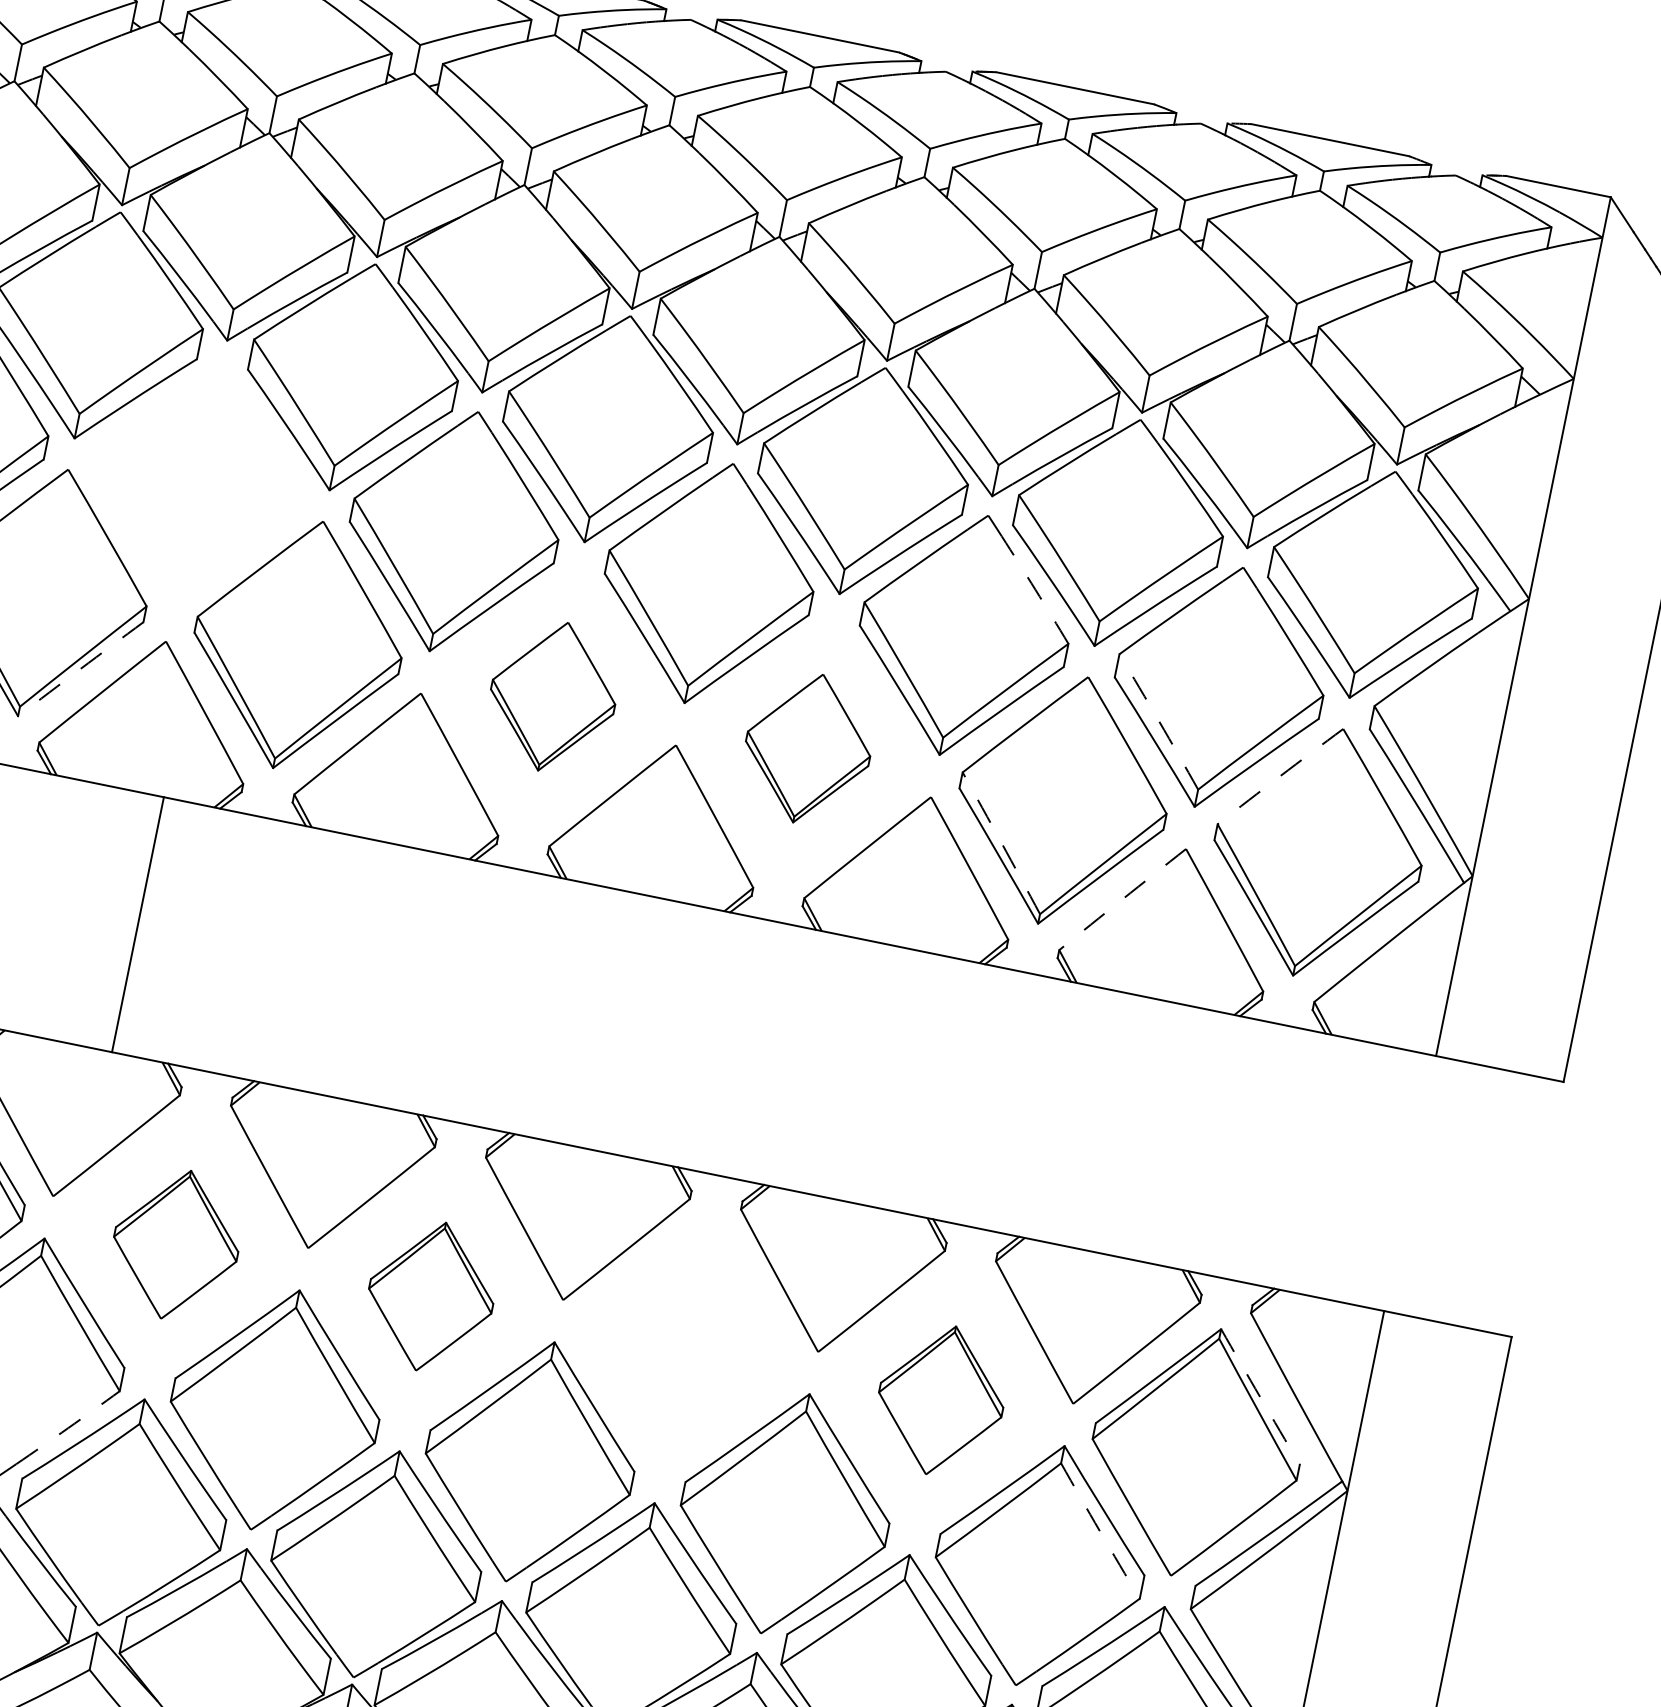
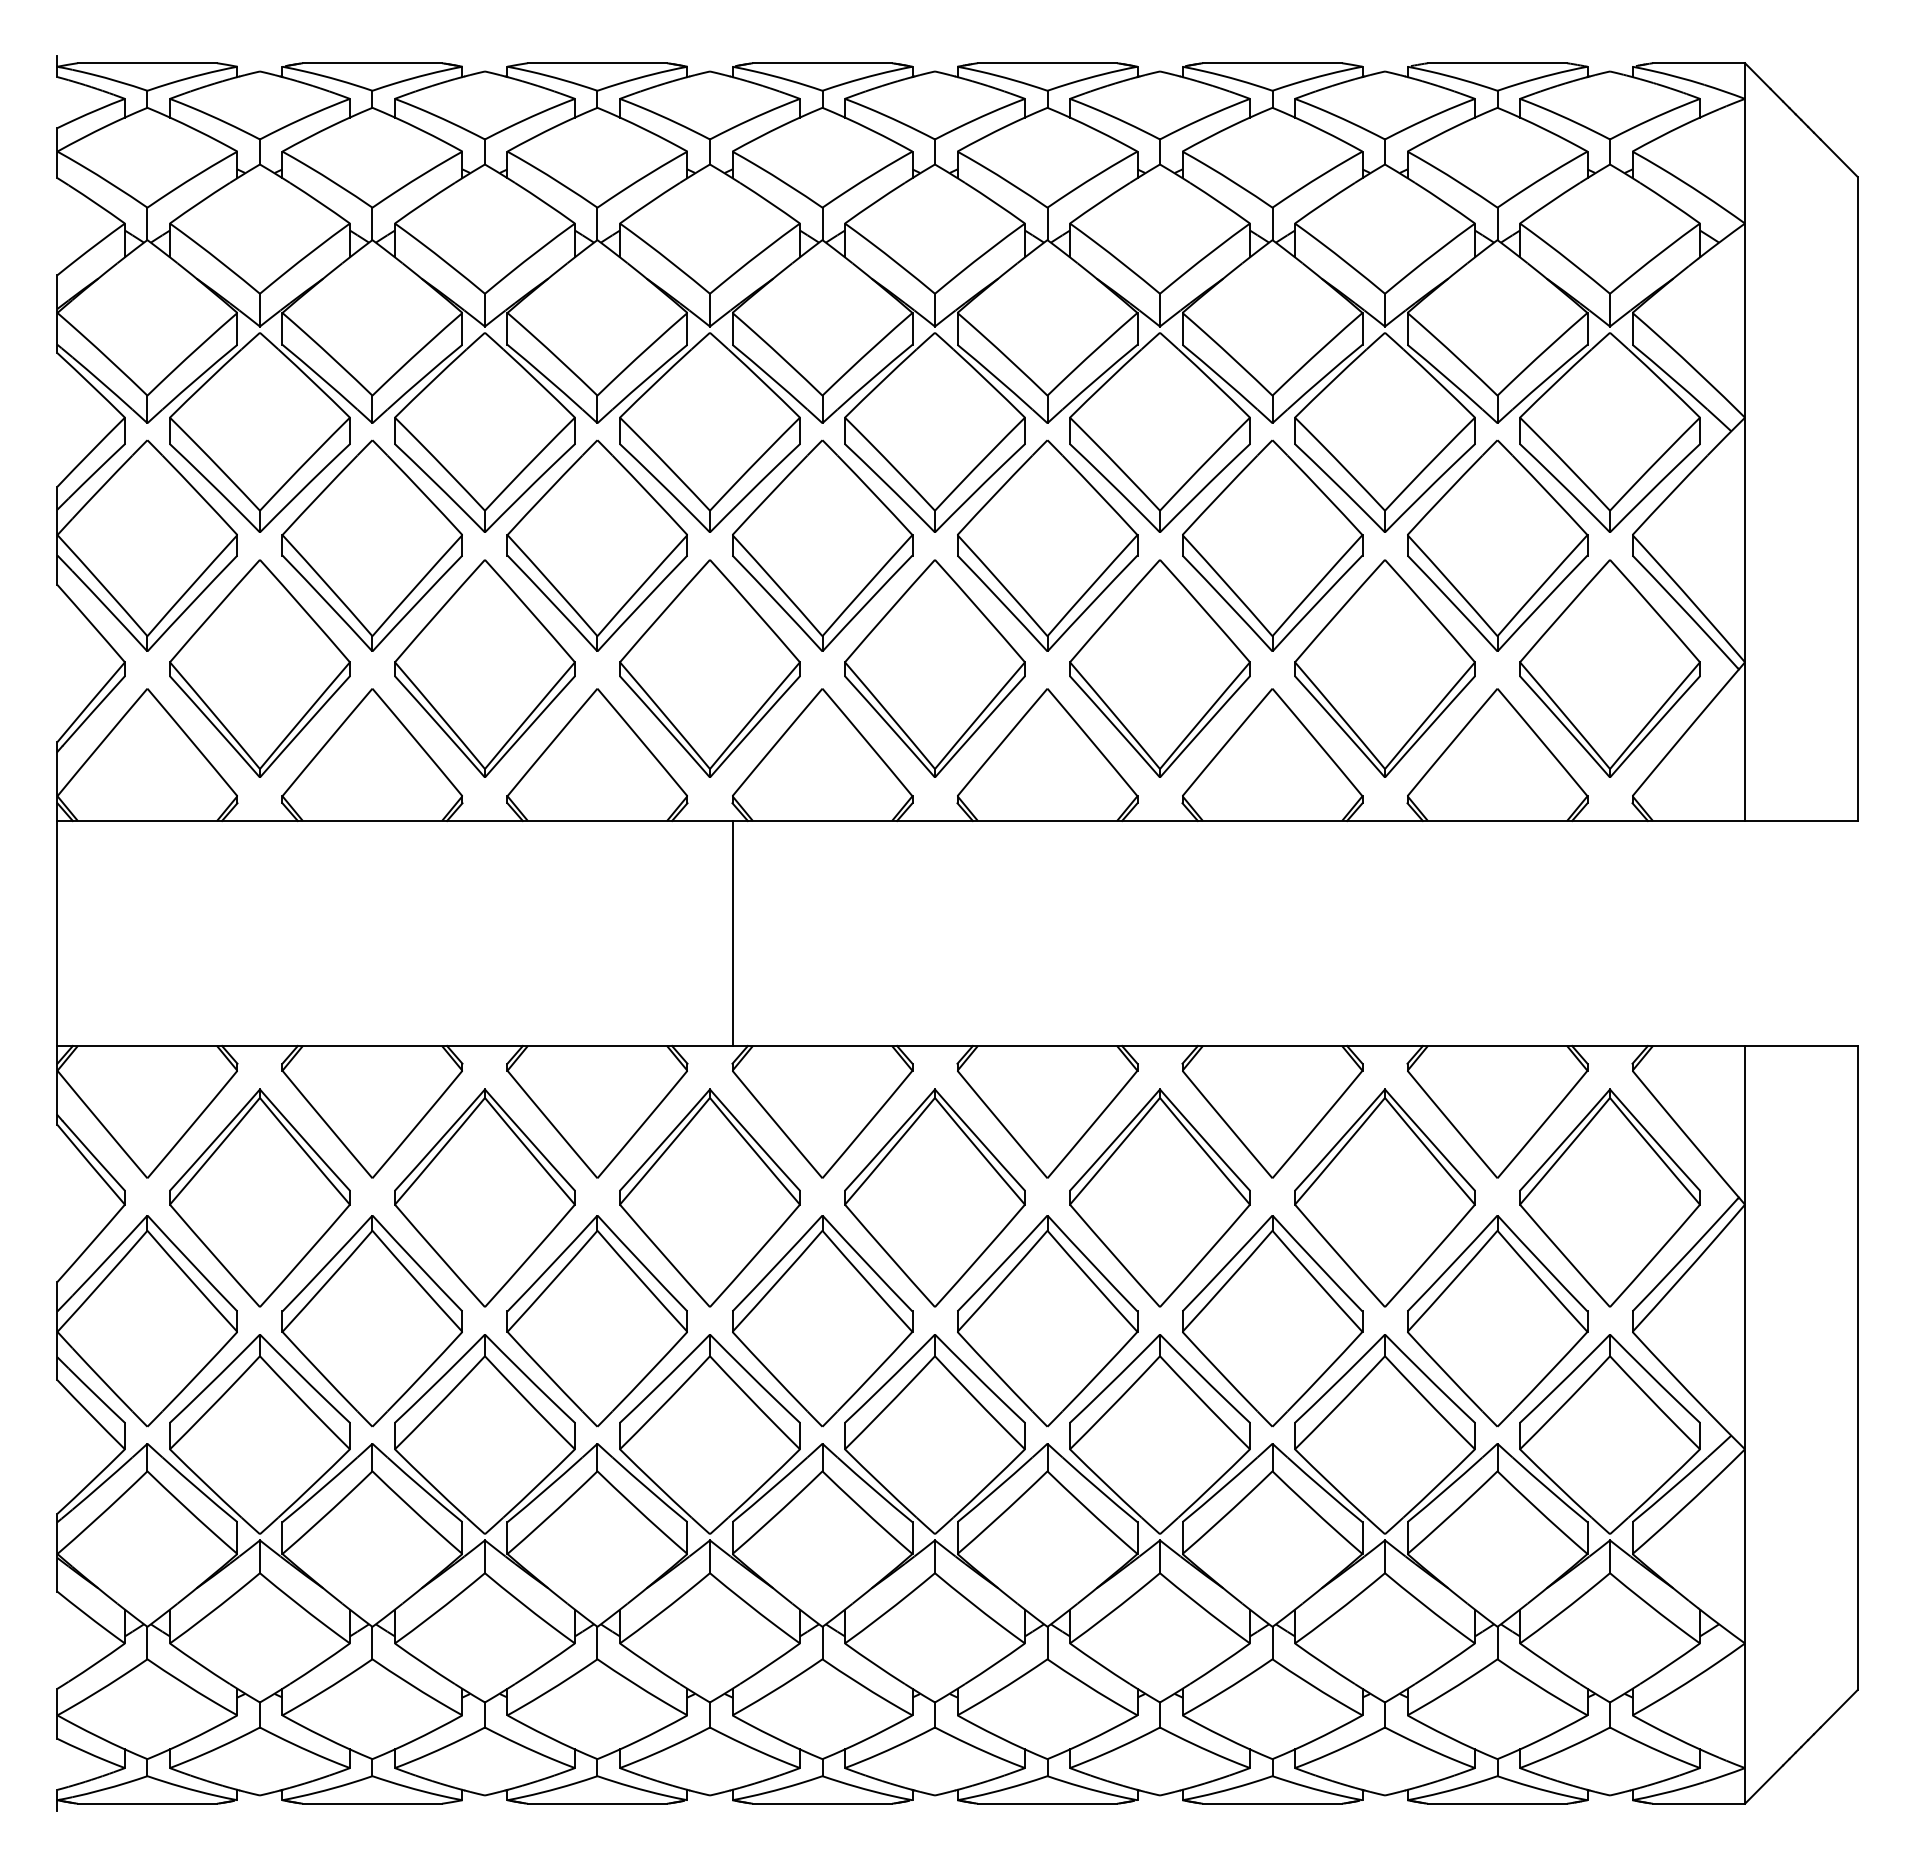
part: (197, 479) -> (596, 545), added
arc: (1035, 590) -> (1325, 495), dashed -> solid
arc: (80, 668) -> (529, 726), dashed -> solid
part: (552, 696) -> (934, 668), size x1.67
arc: (1158, 721) -> (1452, 585), dashed -> solid
part: (807, 748) -> (1159, 668), size x1.67
arc: (1280, 775) -> (1564, 610), dashed -> solid
arc: (1001, 843) -> (1340, 715), dashed -> solid
arc: (1122, 899) -> (1452, 742), dashed -> solid
line: (137, 924) -> (732, 933), moved
part: (175, 1243) -> (709, 1197), size x1.67
part: (430, 1295) -> (934, 1197), size x1.67
part: (685, 1347) -> (1159, 1197), added
arc: (1259, 1397) -> (1654, 1140), dashed -> solid
part: (940, 1399) -> (1384, 1197), size x1.67
arc: (68, 1427) -> (650, 1371), dashed -> solid
arc: (1100, 1531) -> (1542, 1281), dashed -> solid

